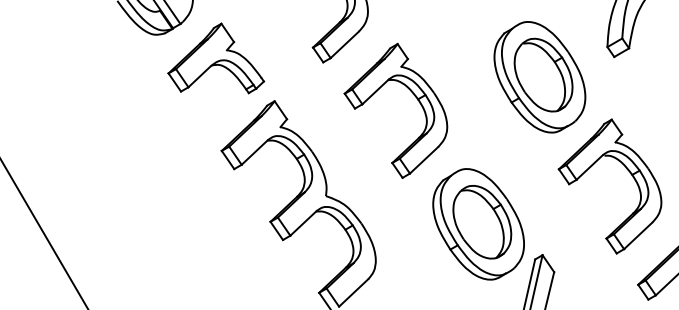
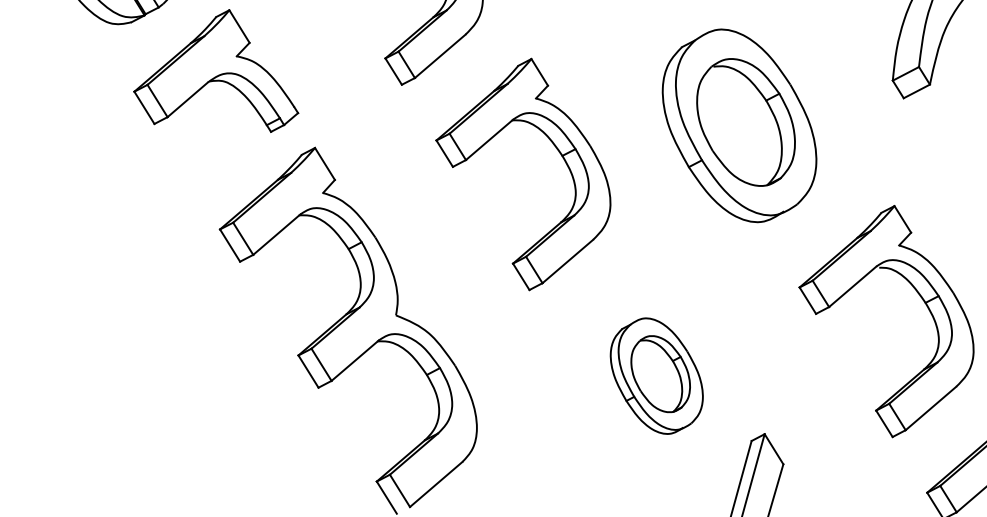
part: (539, 77) -> (738, 126), moved
part: (478, 224) -> (656, 376), size x0.6

